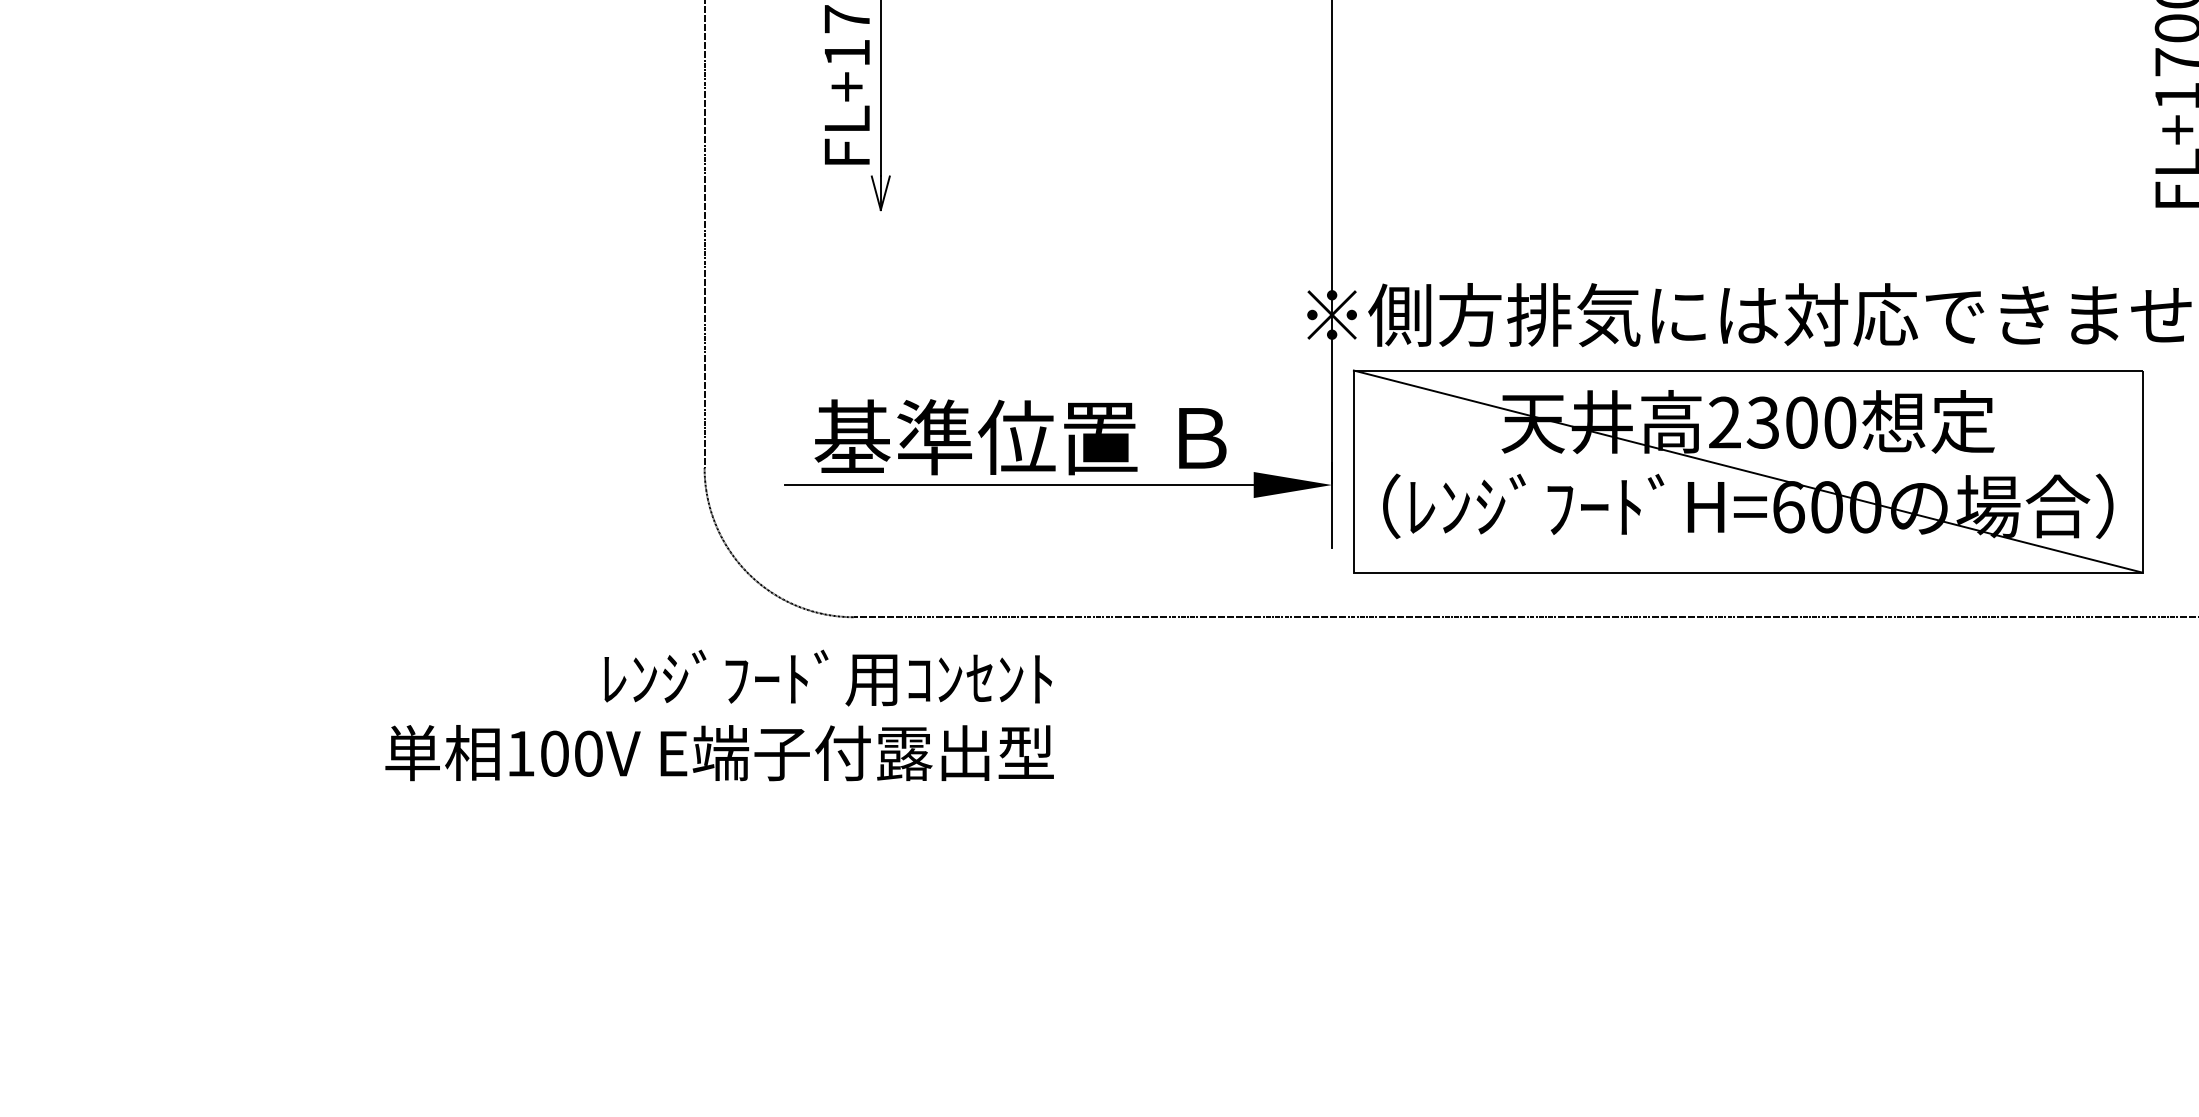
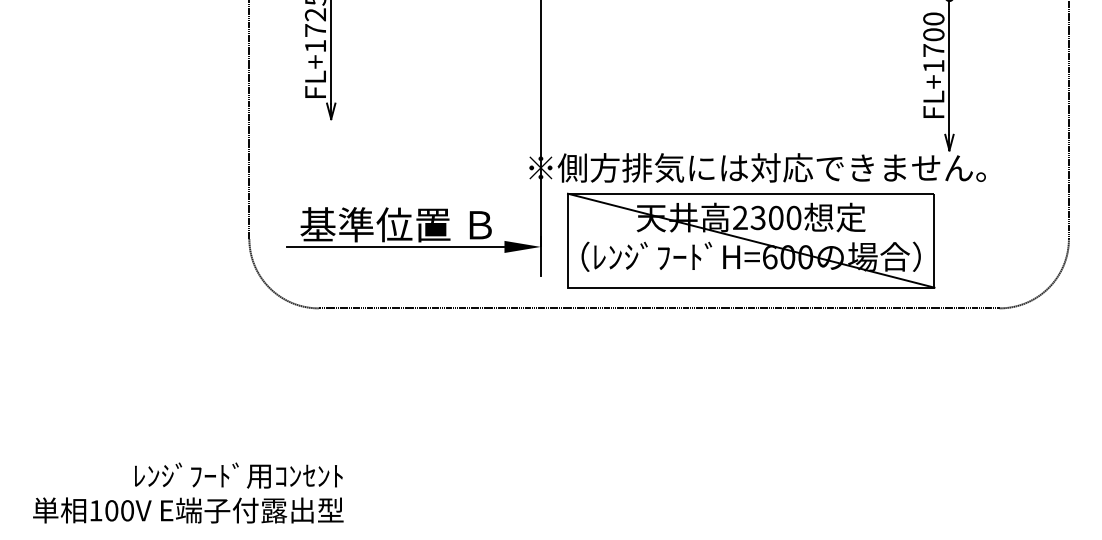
part: (1748, 471) -> (751, 240), moved
text: (719, 714) -> (188, 492), moved

